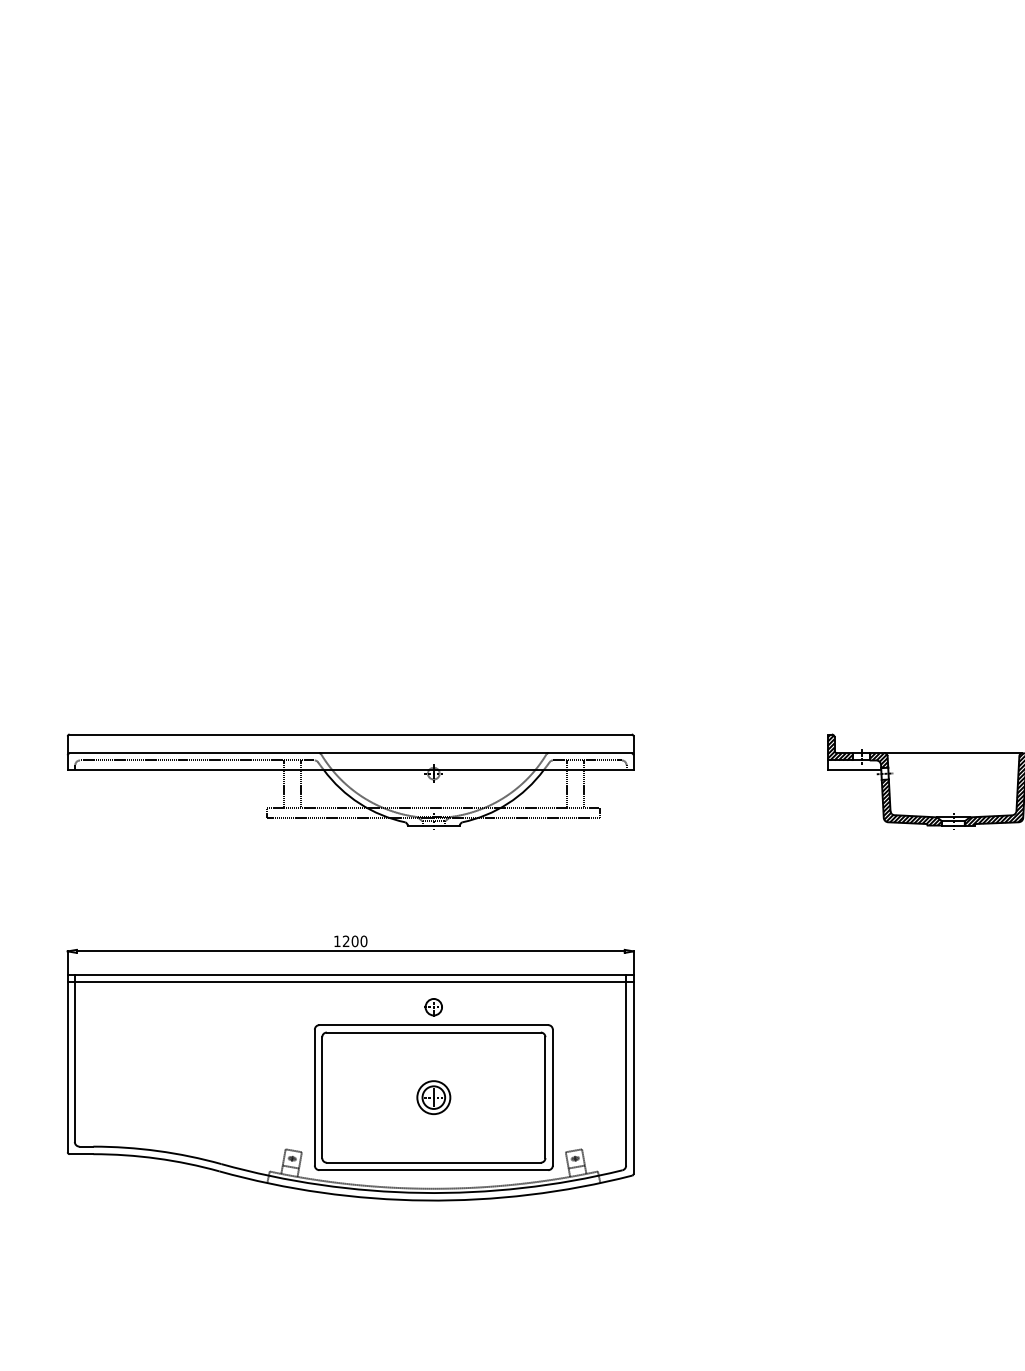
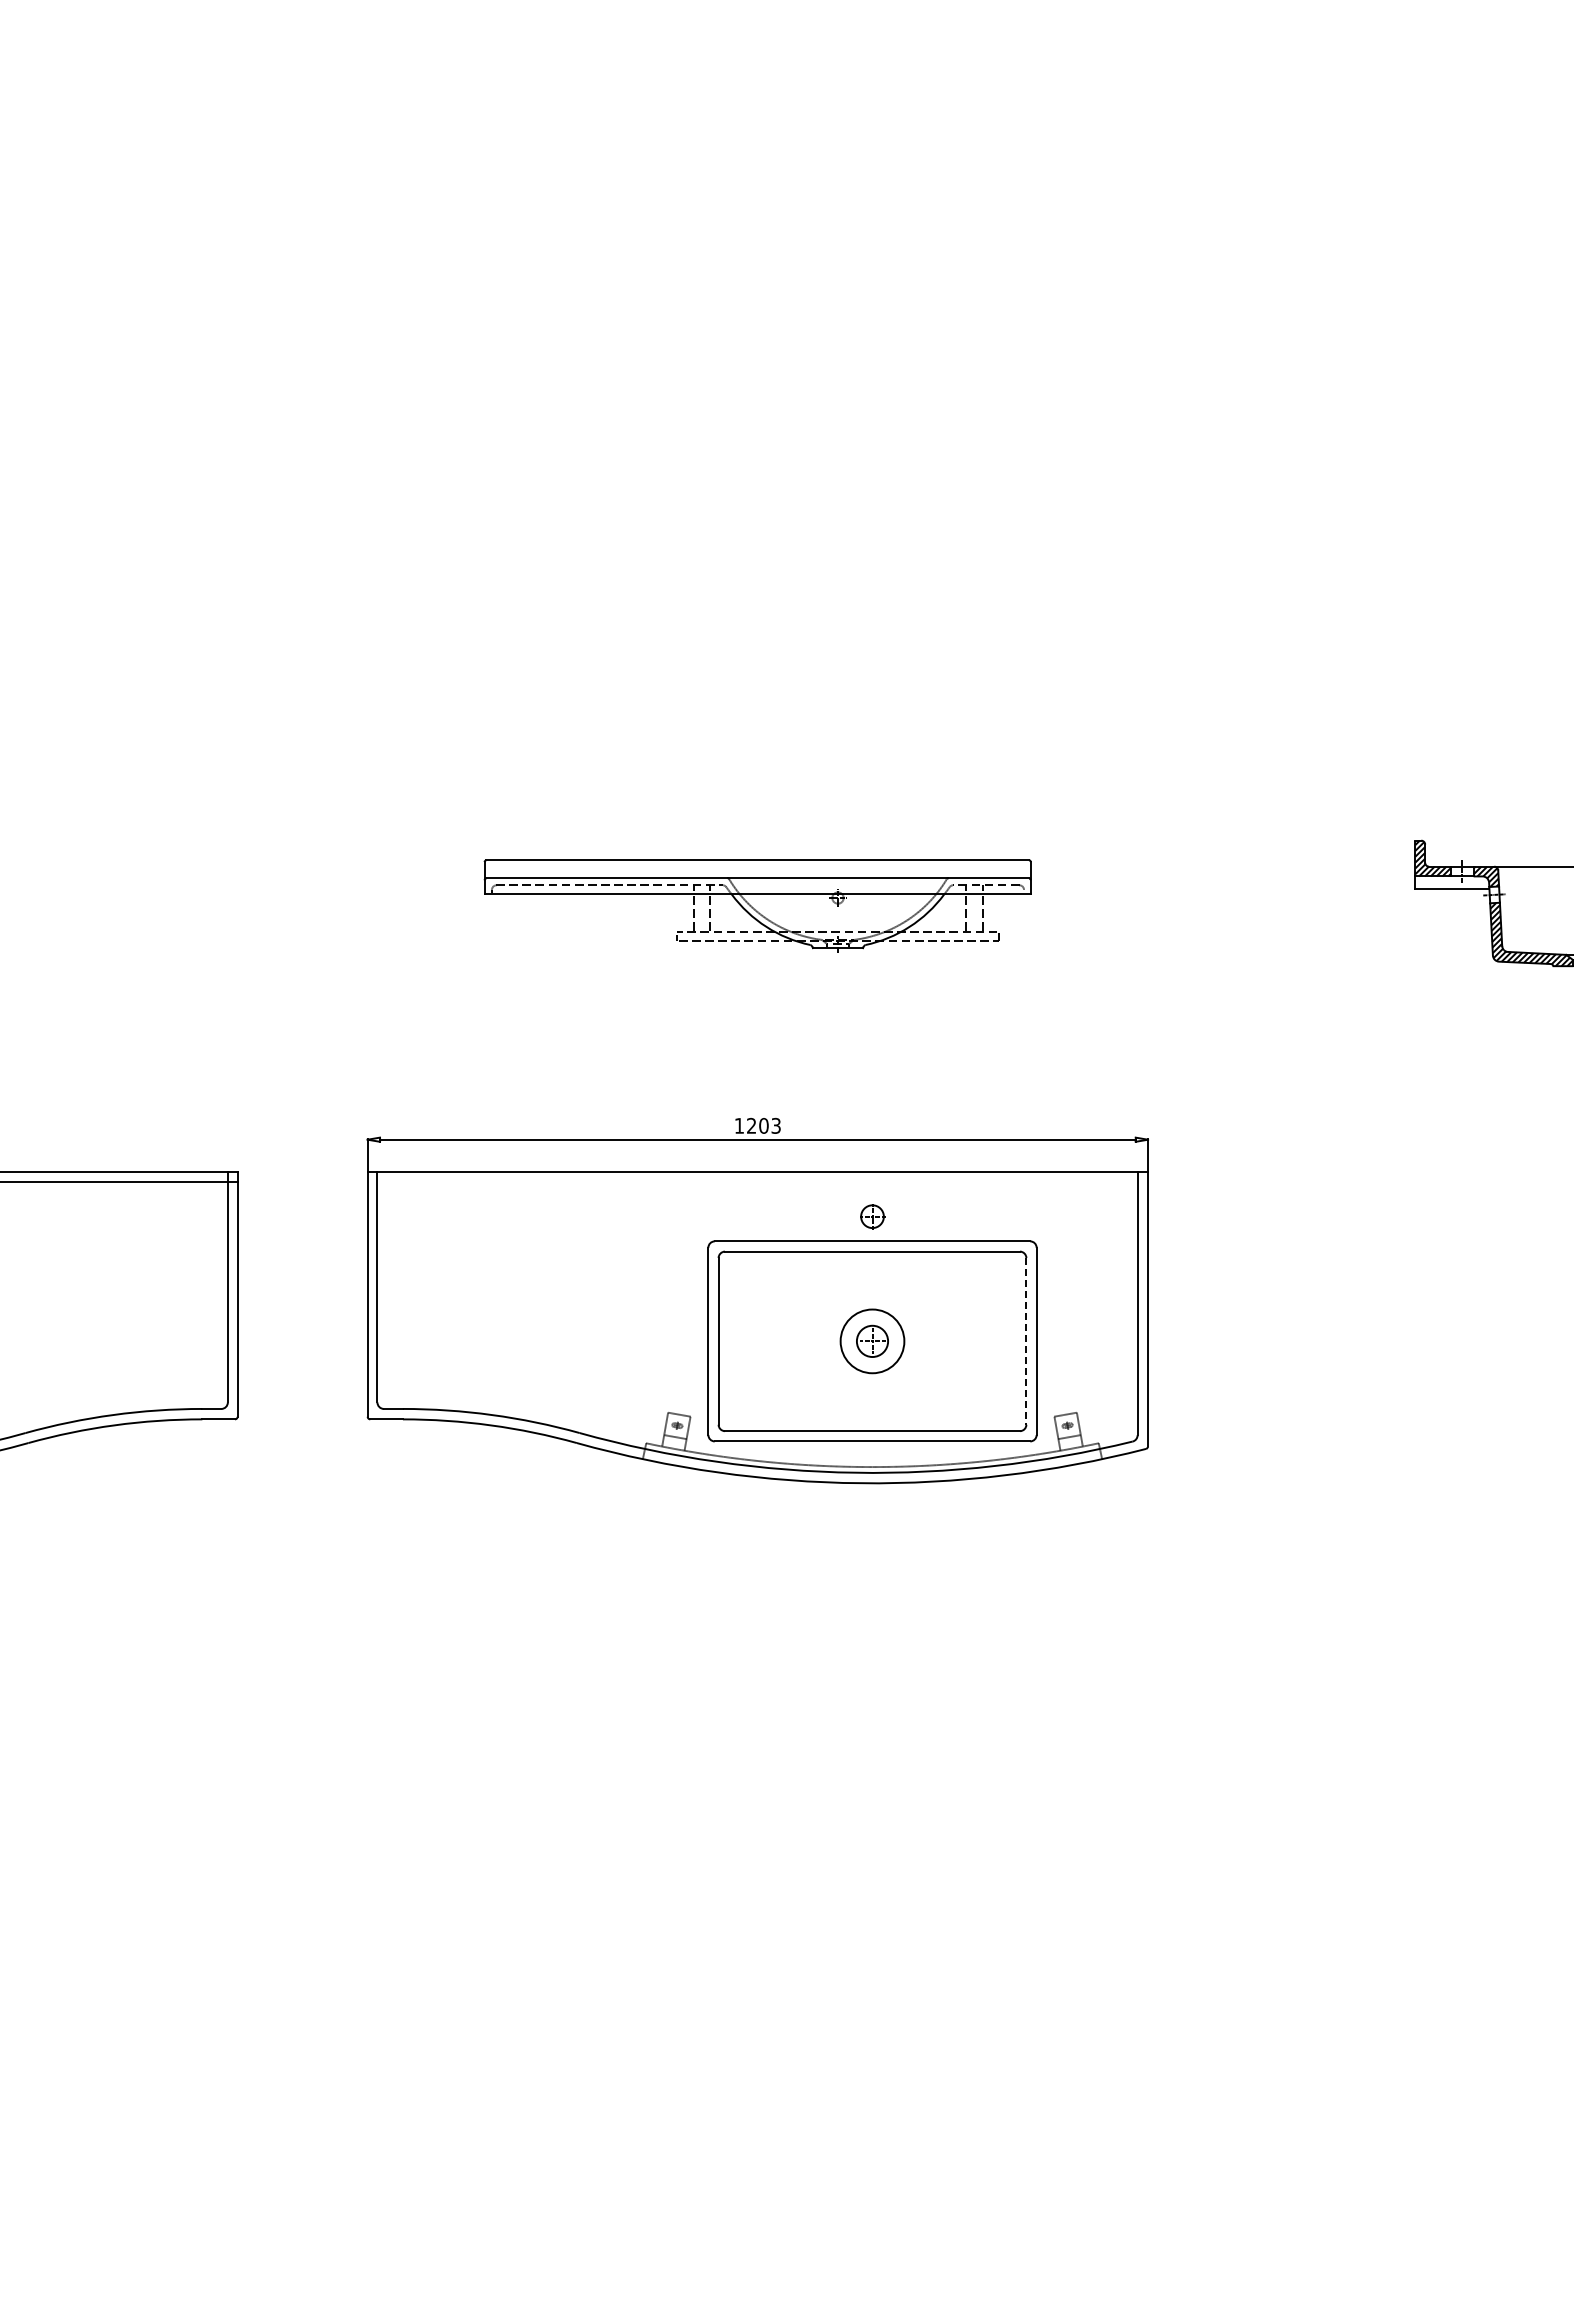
part: (350, 781) -> (757, 905), size x0.7
text: (363, 941) -> (775, 1125), 1200 -> 1203
line: (350, 982) -> (757, 1182), removed
circle: (433, 1097) -> (872, 1341), size x1.4
line: (545, 1097) -> (1026, 1341), solid -> dashed

